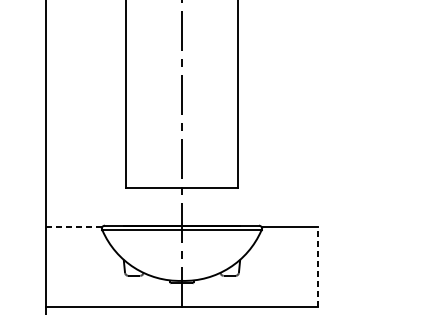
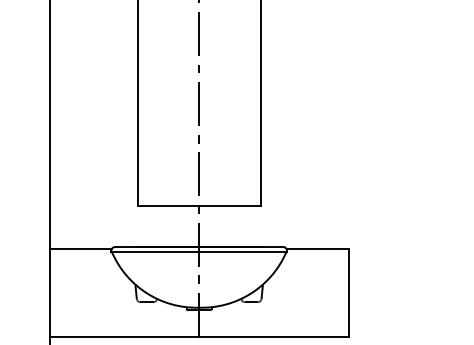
line: (74, 226) -> (81, 248), dashed -> solid
line: (318, 267) -> (348, 292), dashed -> solid

